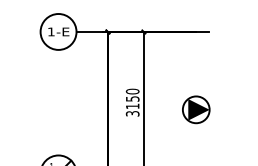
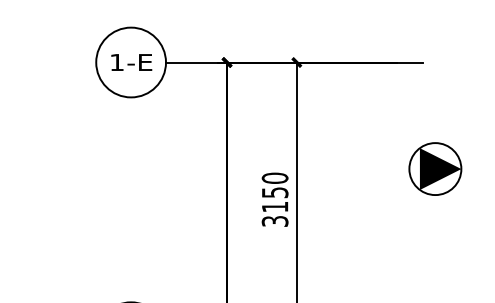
part: (196, 109) -> (435, 168), moved

